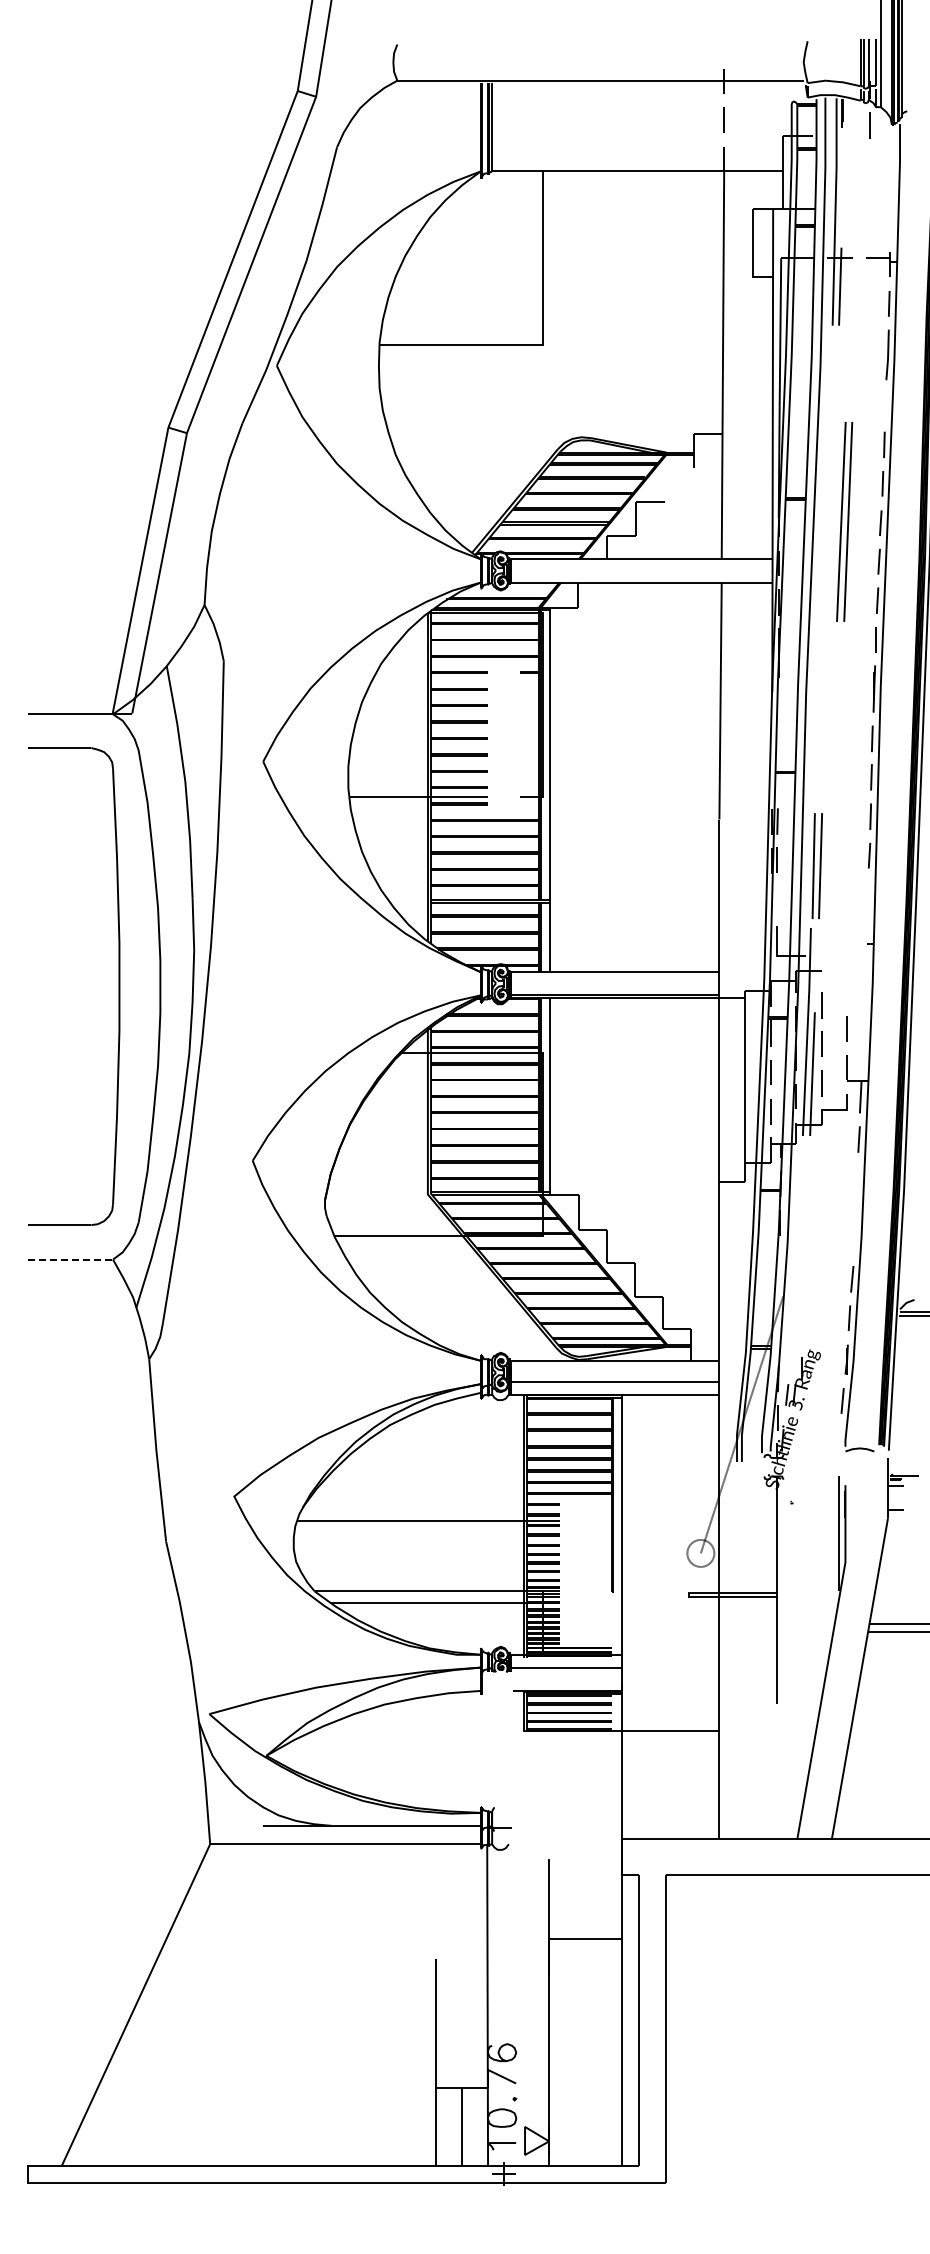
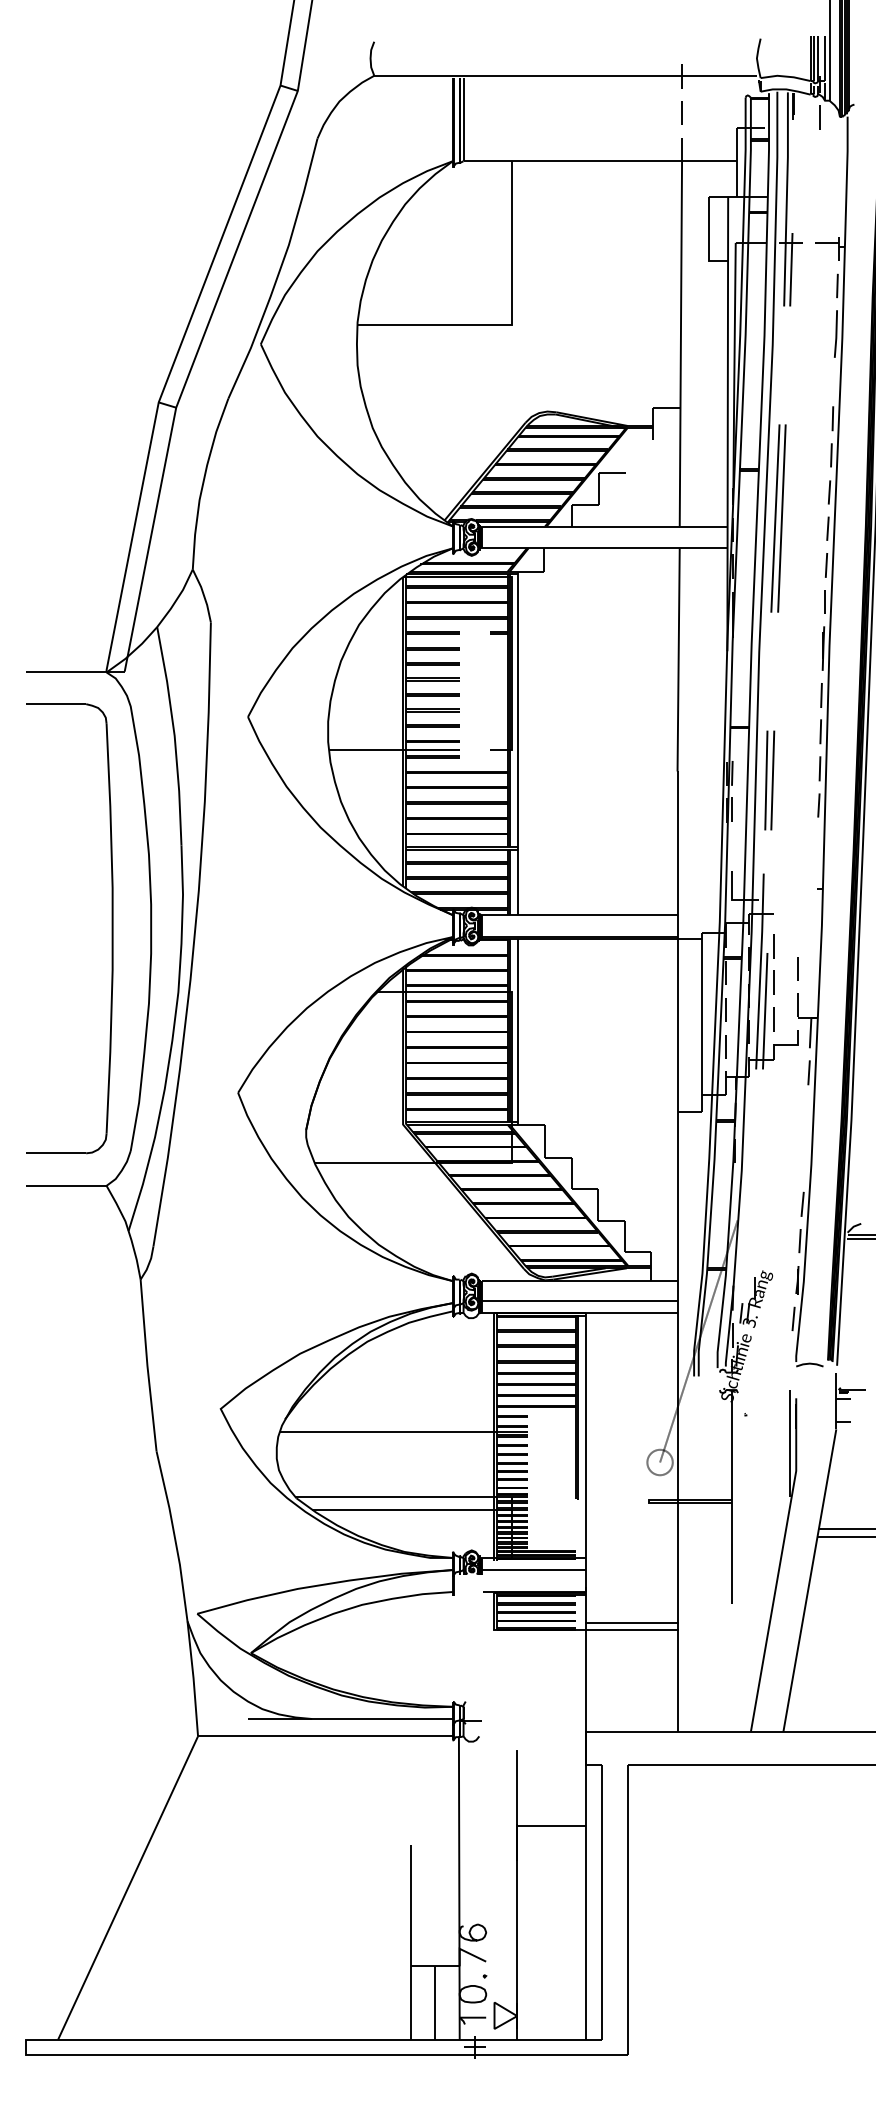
part: (844, 521) -> (778, 518), moved
part: (816, 866) -> (768, 780), moved
line: (70, 1259) -> (66, 1185), dashed -> solid
line: (670, 1724) -> (631, 1623), added

